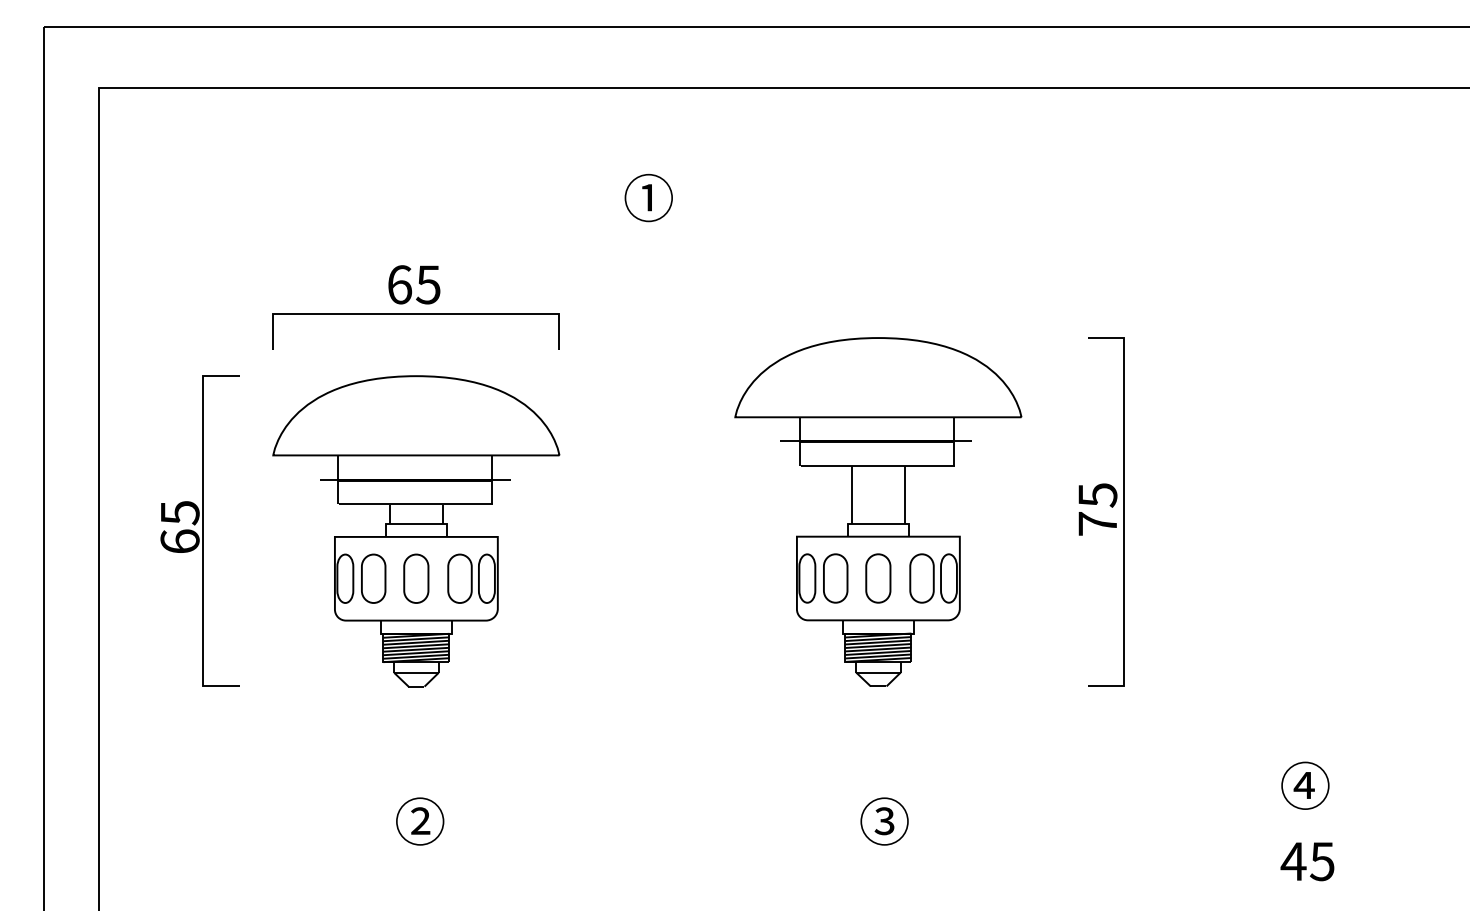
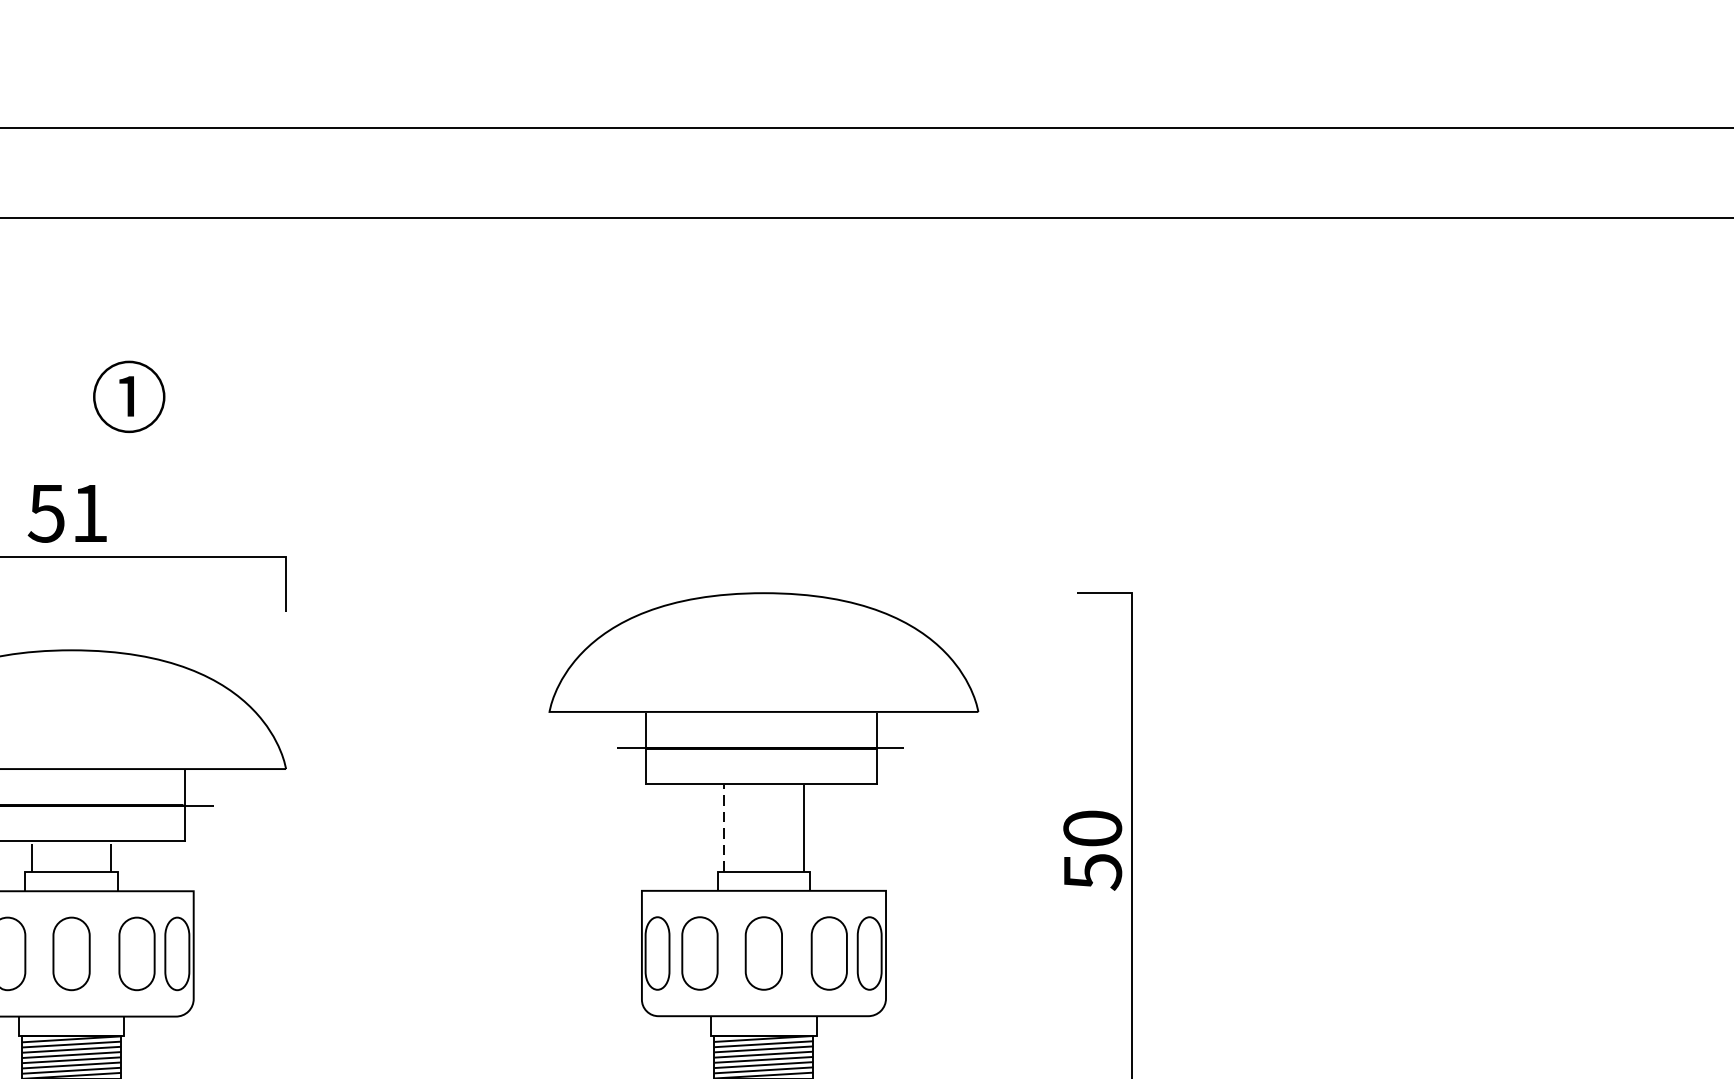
text: (648, 198) -> (128, 397), moved
text: (413, 284) -> (67, 512), 65 -> 51
line: (851, 495) -> (723, 829), solid -> dashed
text: (1097, 509) -> (1092, 850), 75 -> 50

